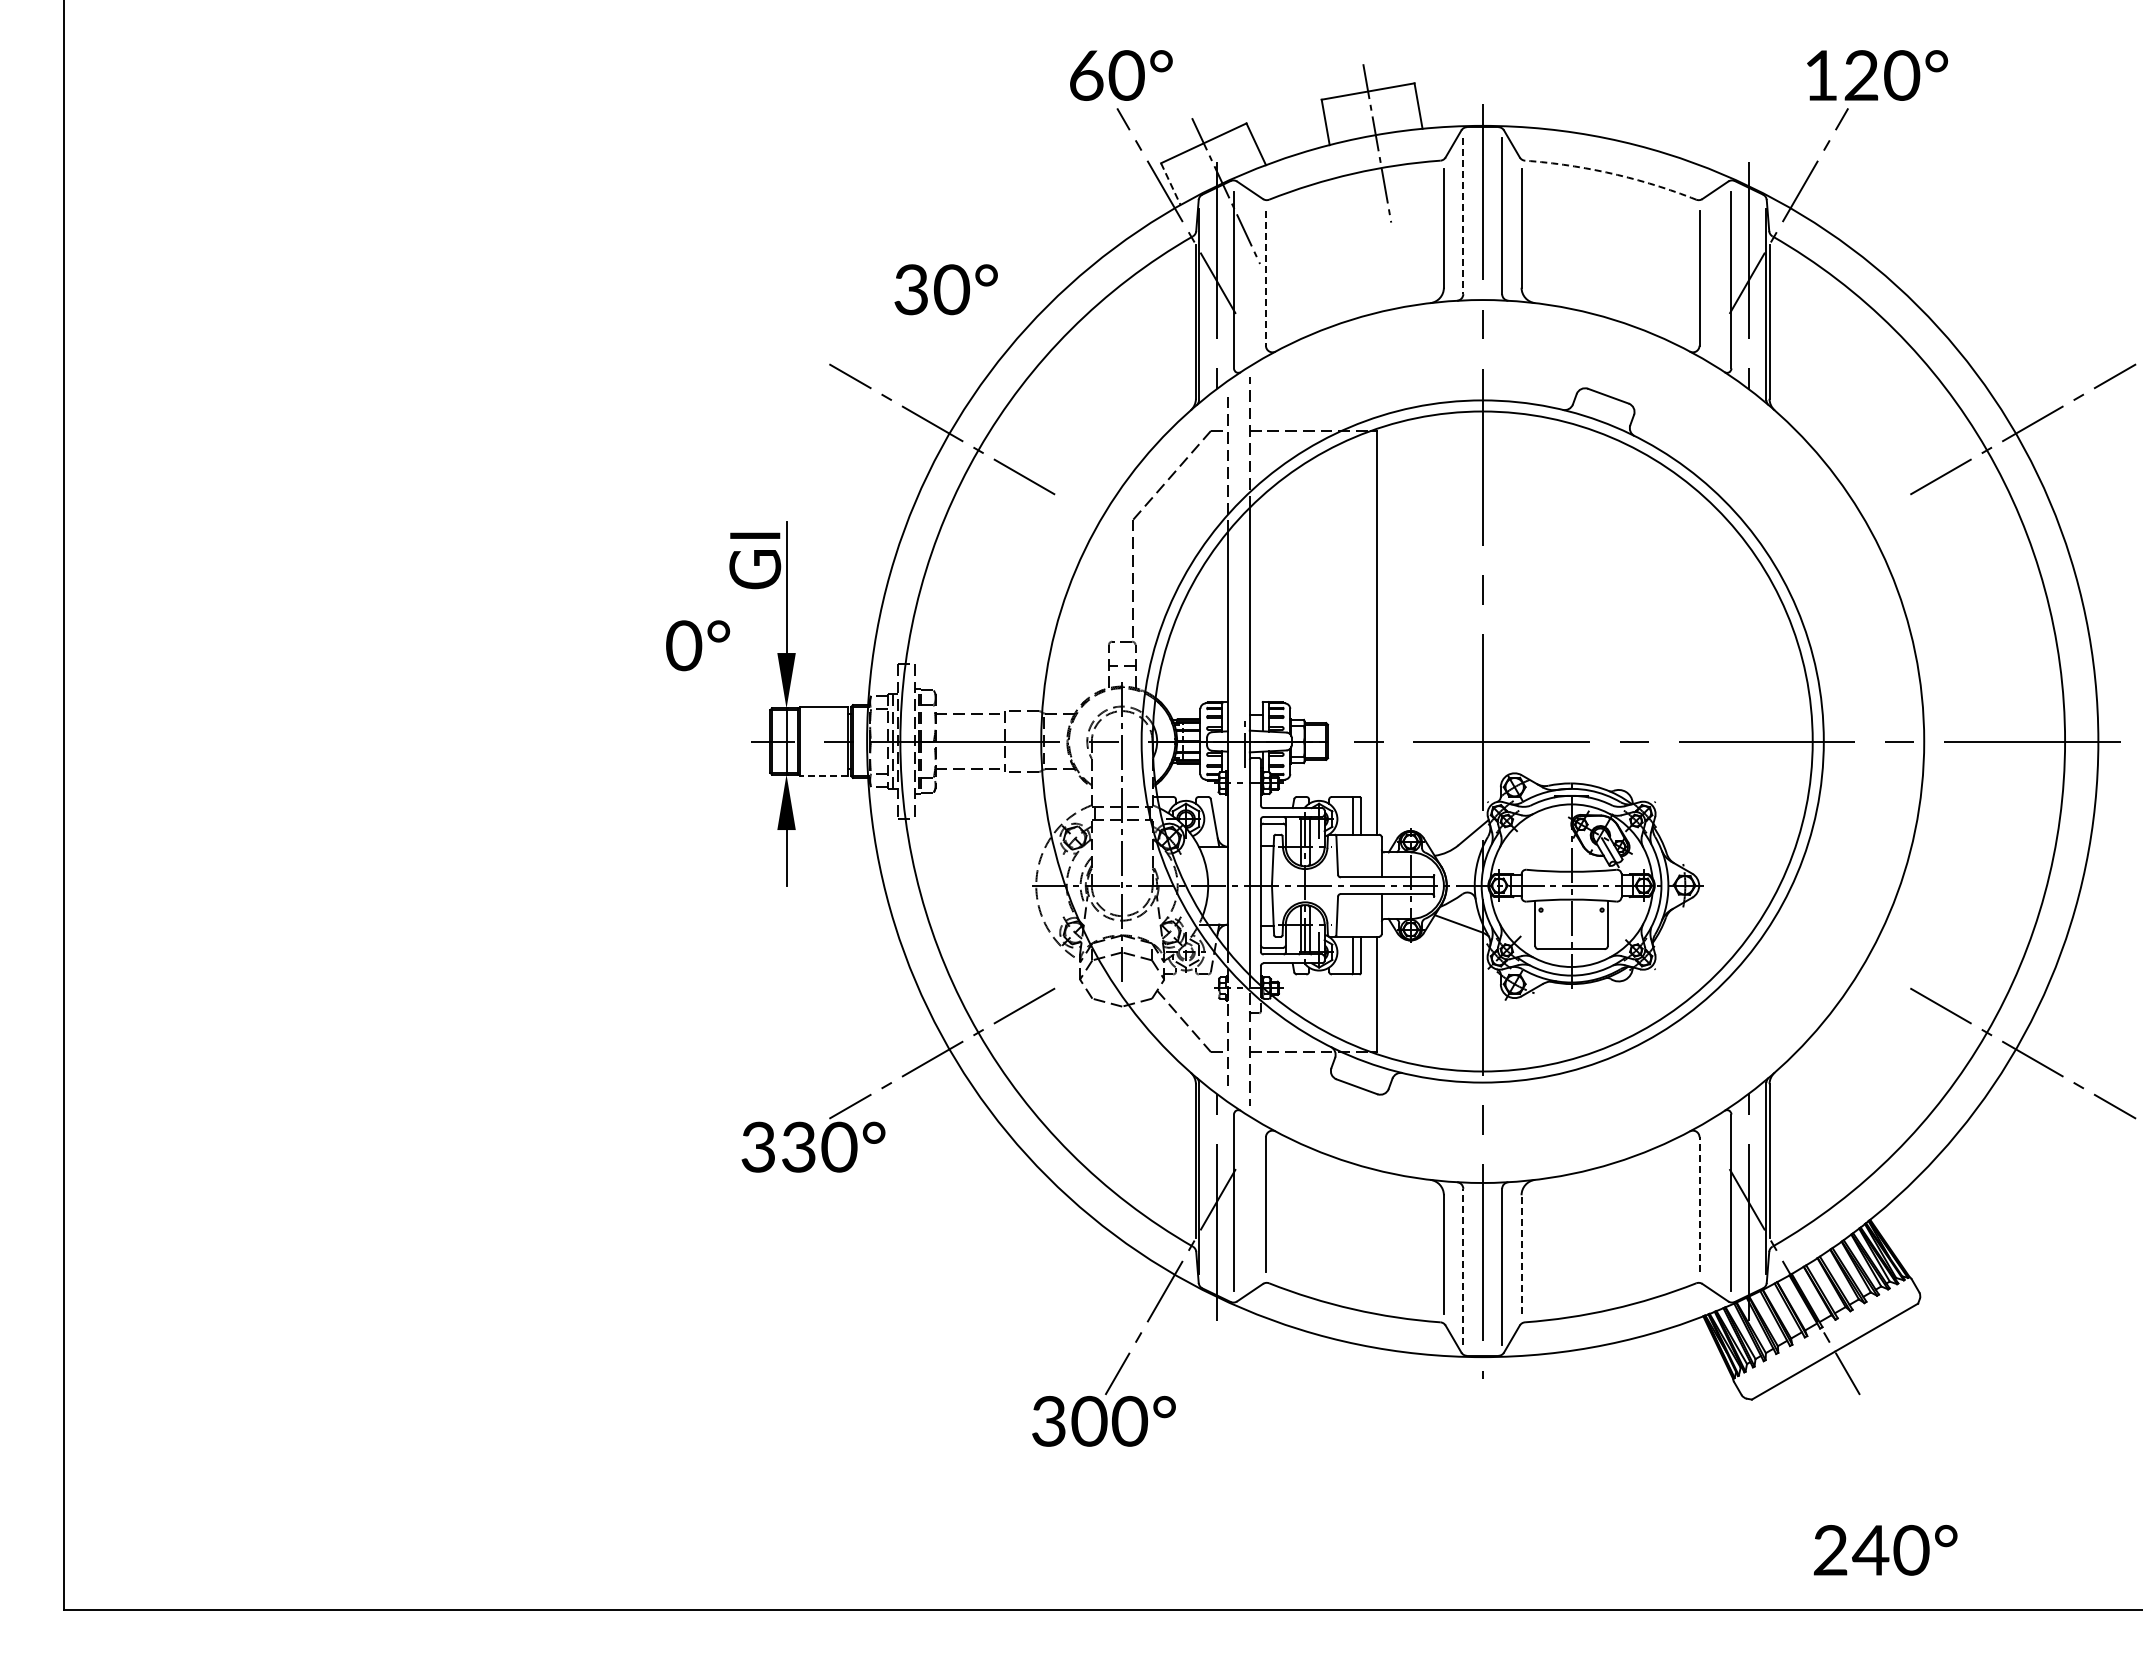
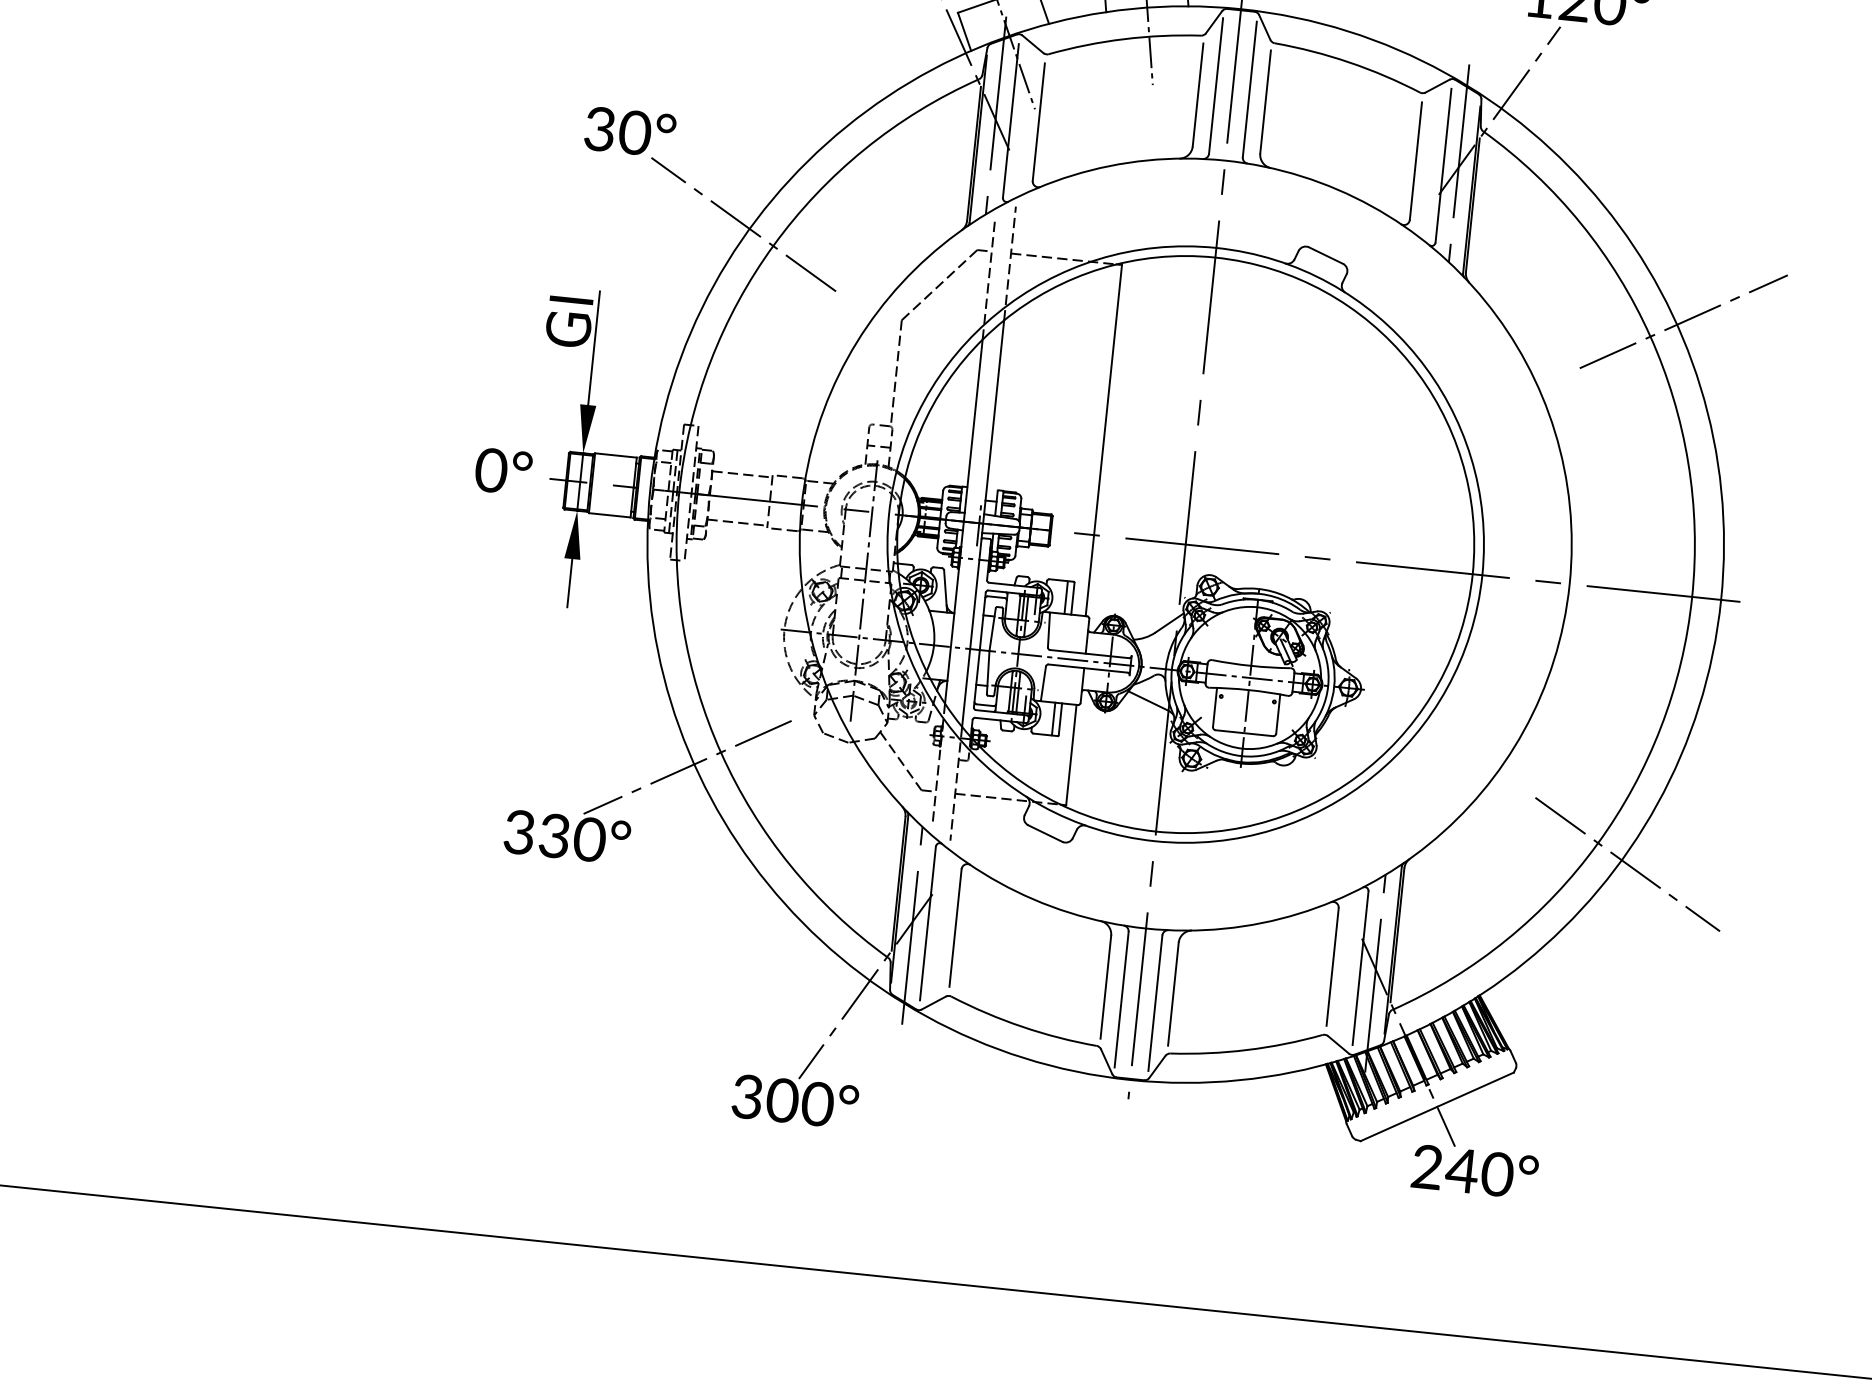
arc: (1612, 173) -> (1349, 62), dashed -> solid
line: (1171, 184) -> (965, 32), dashed -> solid
line: (1463, 216) -> (1216, 86), dashed -> solid
line: (1265, 278) -> (1038, 122), dashed -> solid
text: (945, 289) -> (629, 132), moved
text: (698, 645) -> (503, 471), moved
line: (824, 775) -> (610, 514), dashed -> solid
line: (1699, 1204) -> (1332, 966), dashed -> solid
line: (1521, 1253) -> (1173, 993), dashed -> solid
line: (1463, 1266) -> (1121, 999), dashed -> solid
text: (1885, 1549) -> (1474, 1171), moved

